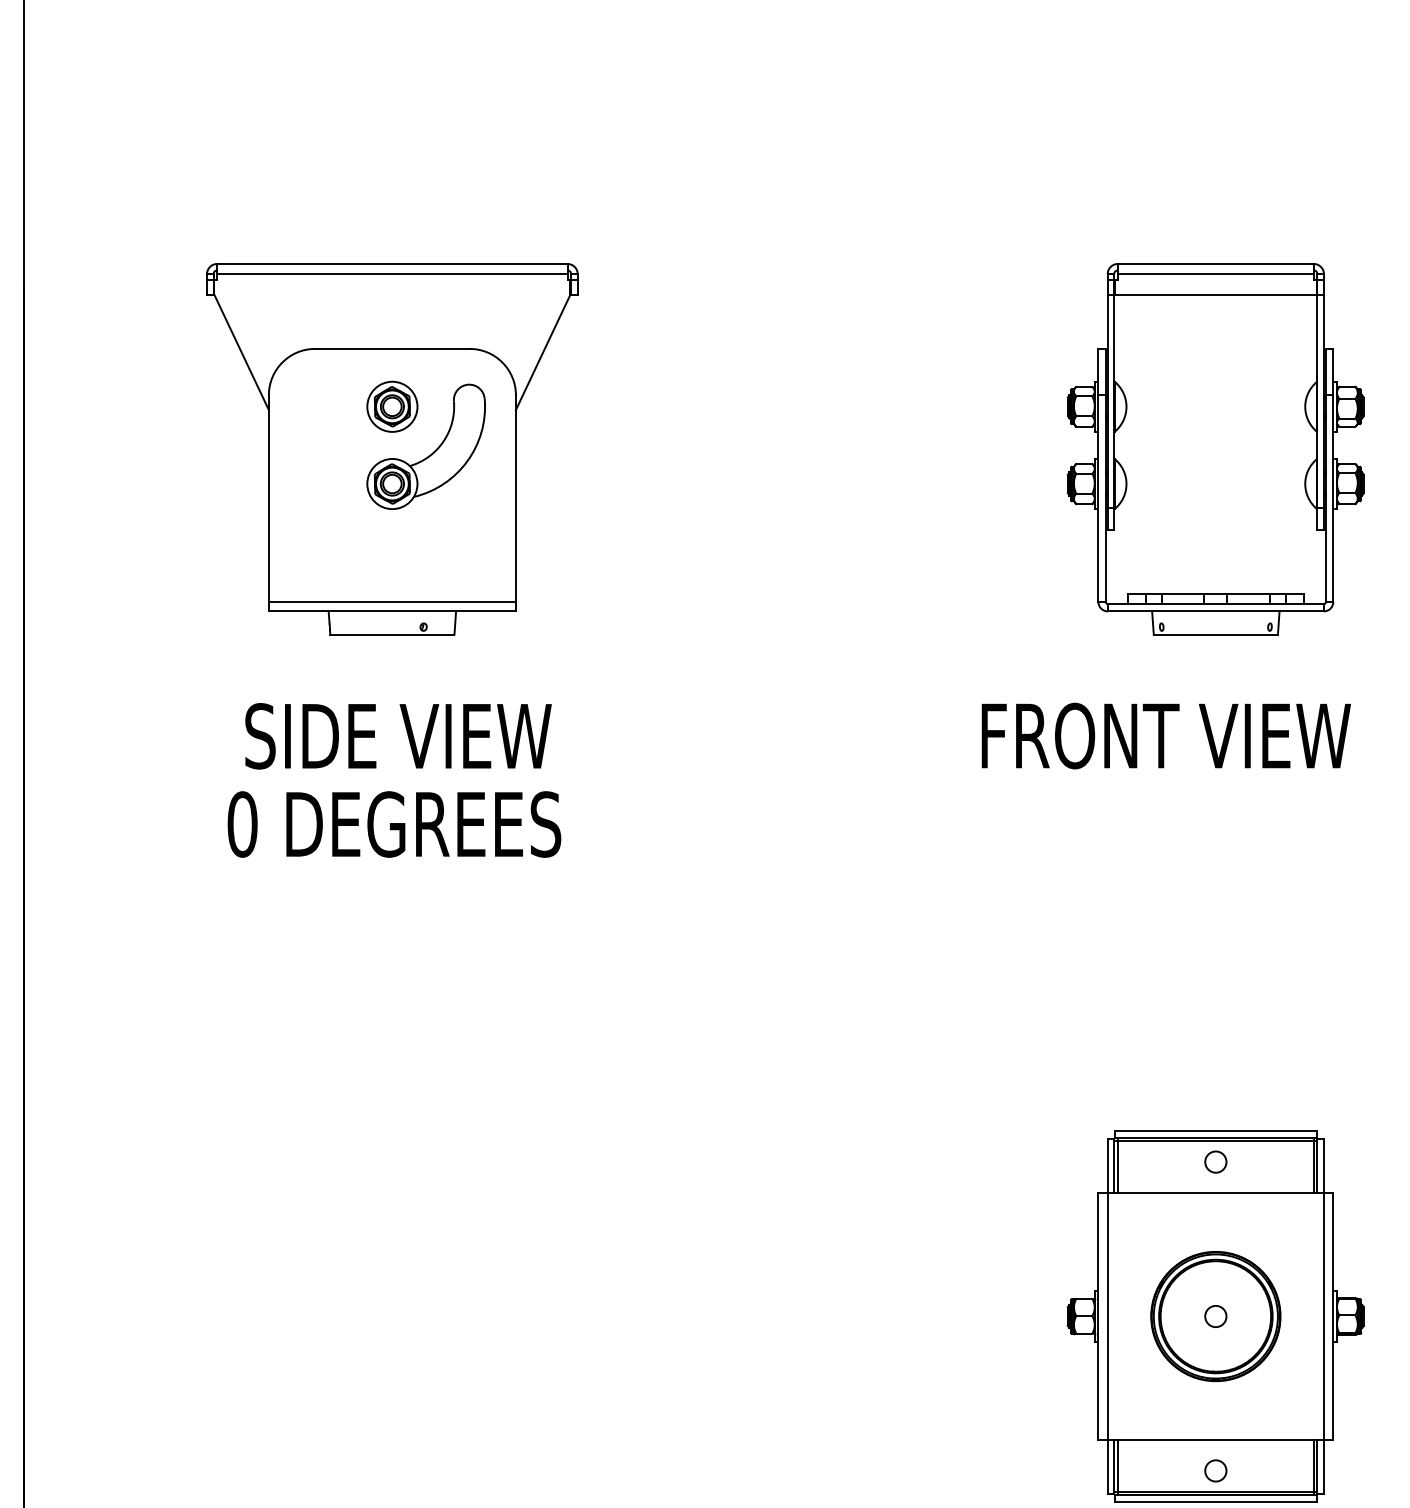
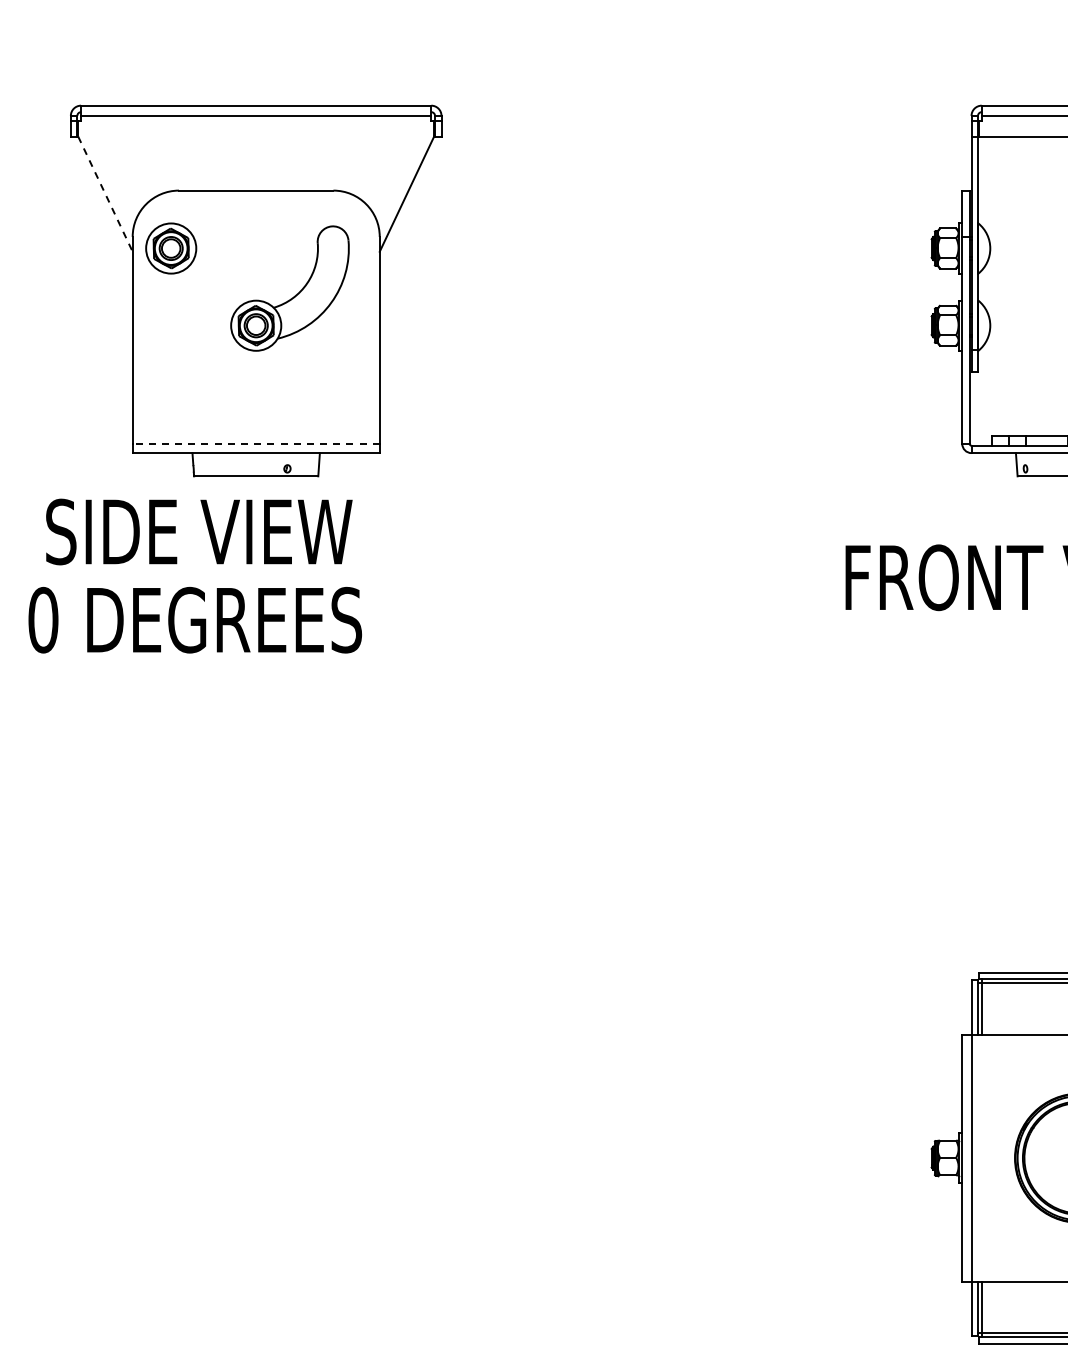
line: (241, 352) -> (105, 194), solid -> dashed
part: (392, 406) -> (171, 248), moved
line: (392, 602) -> (256, 444), solid -> dashed
text: (394, 780) -> (195, 576), moved

